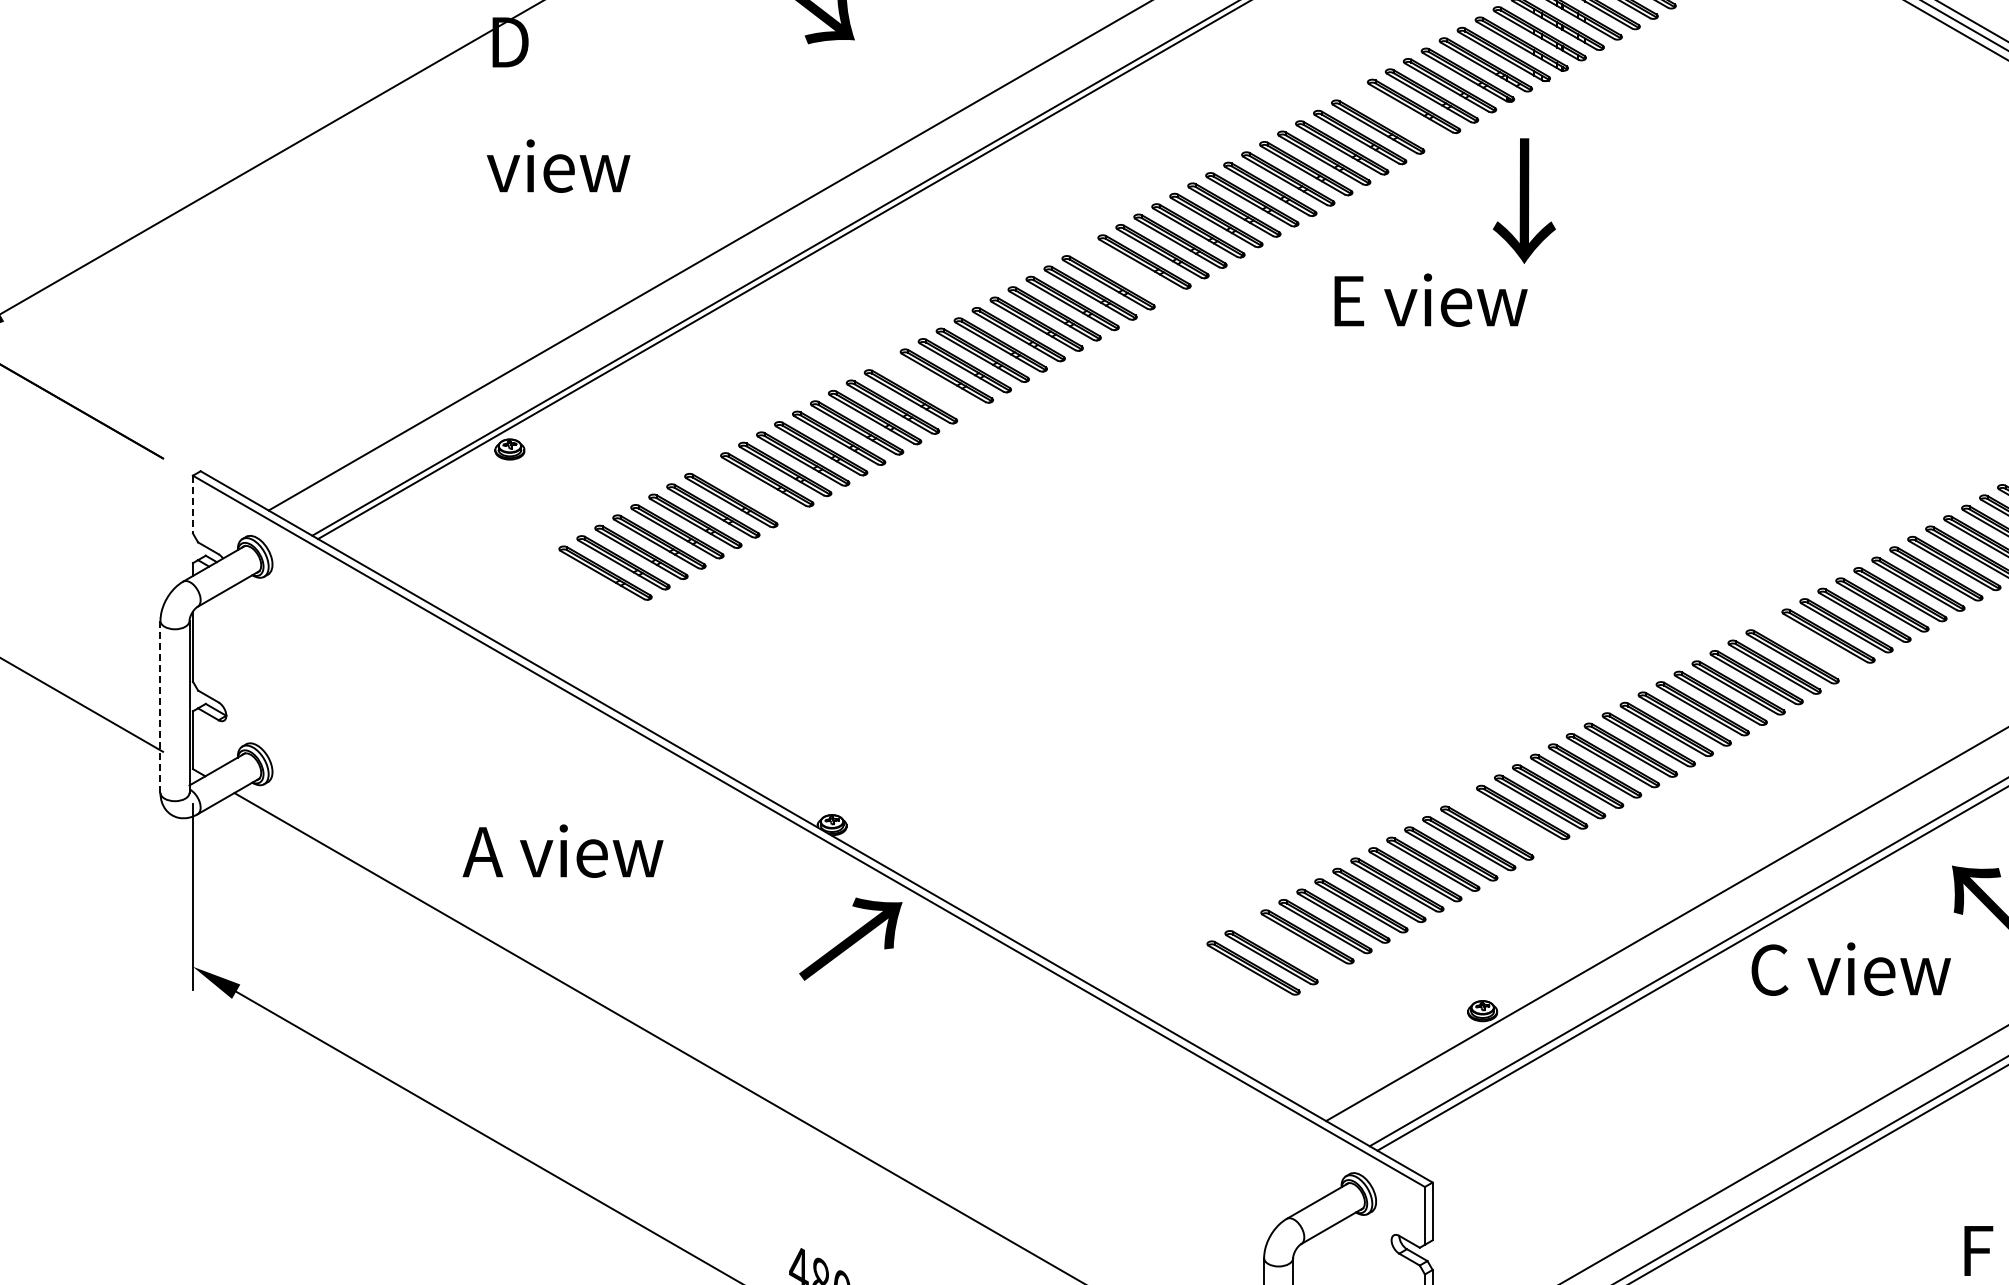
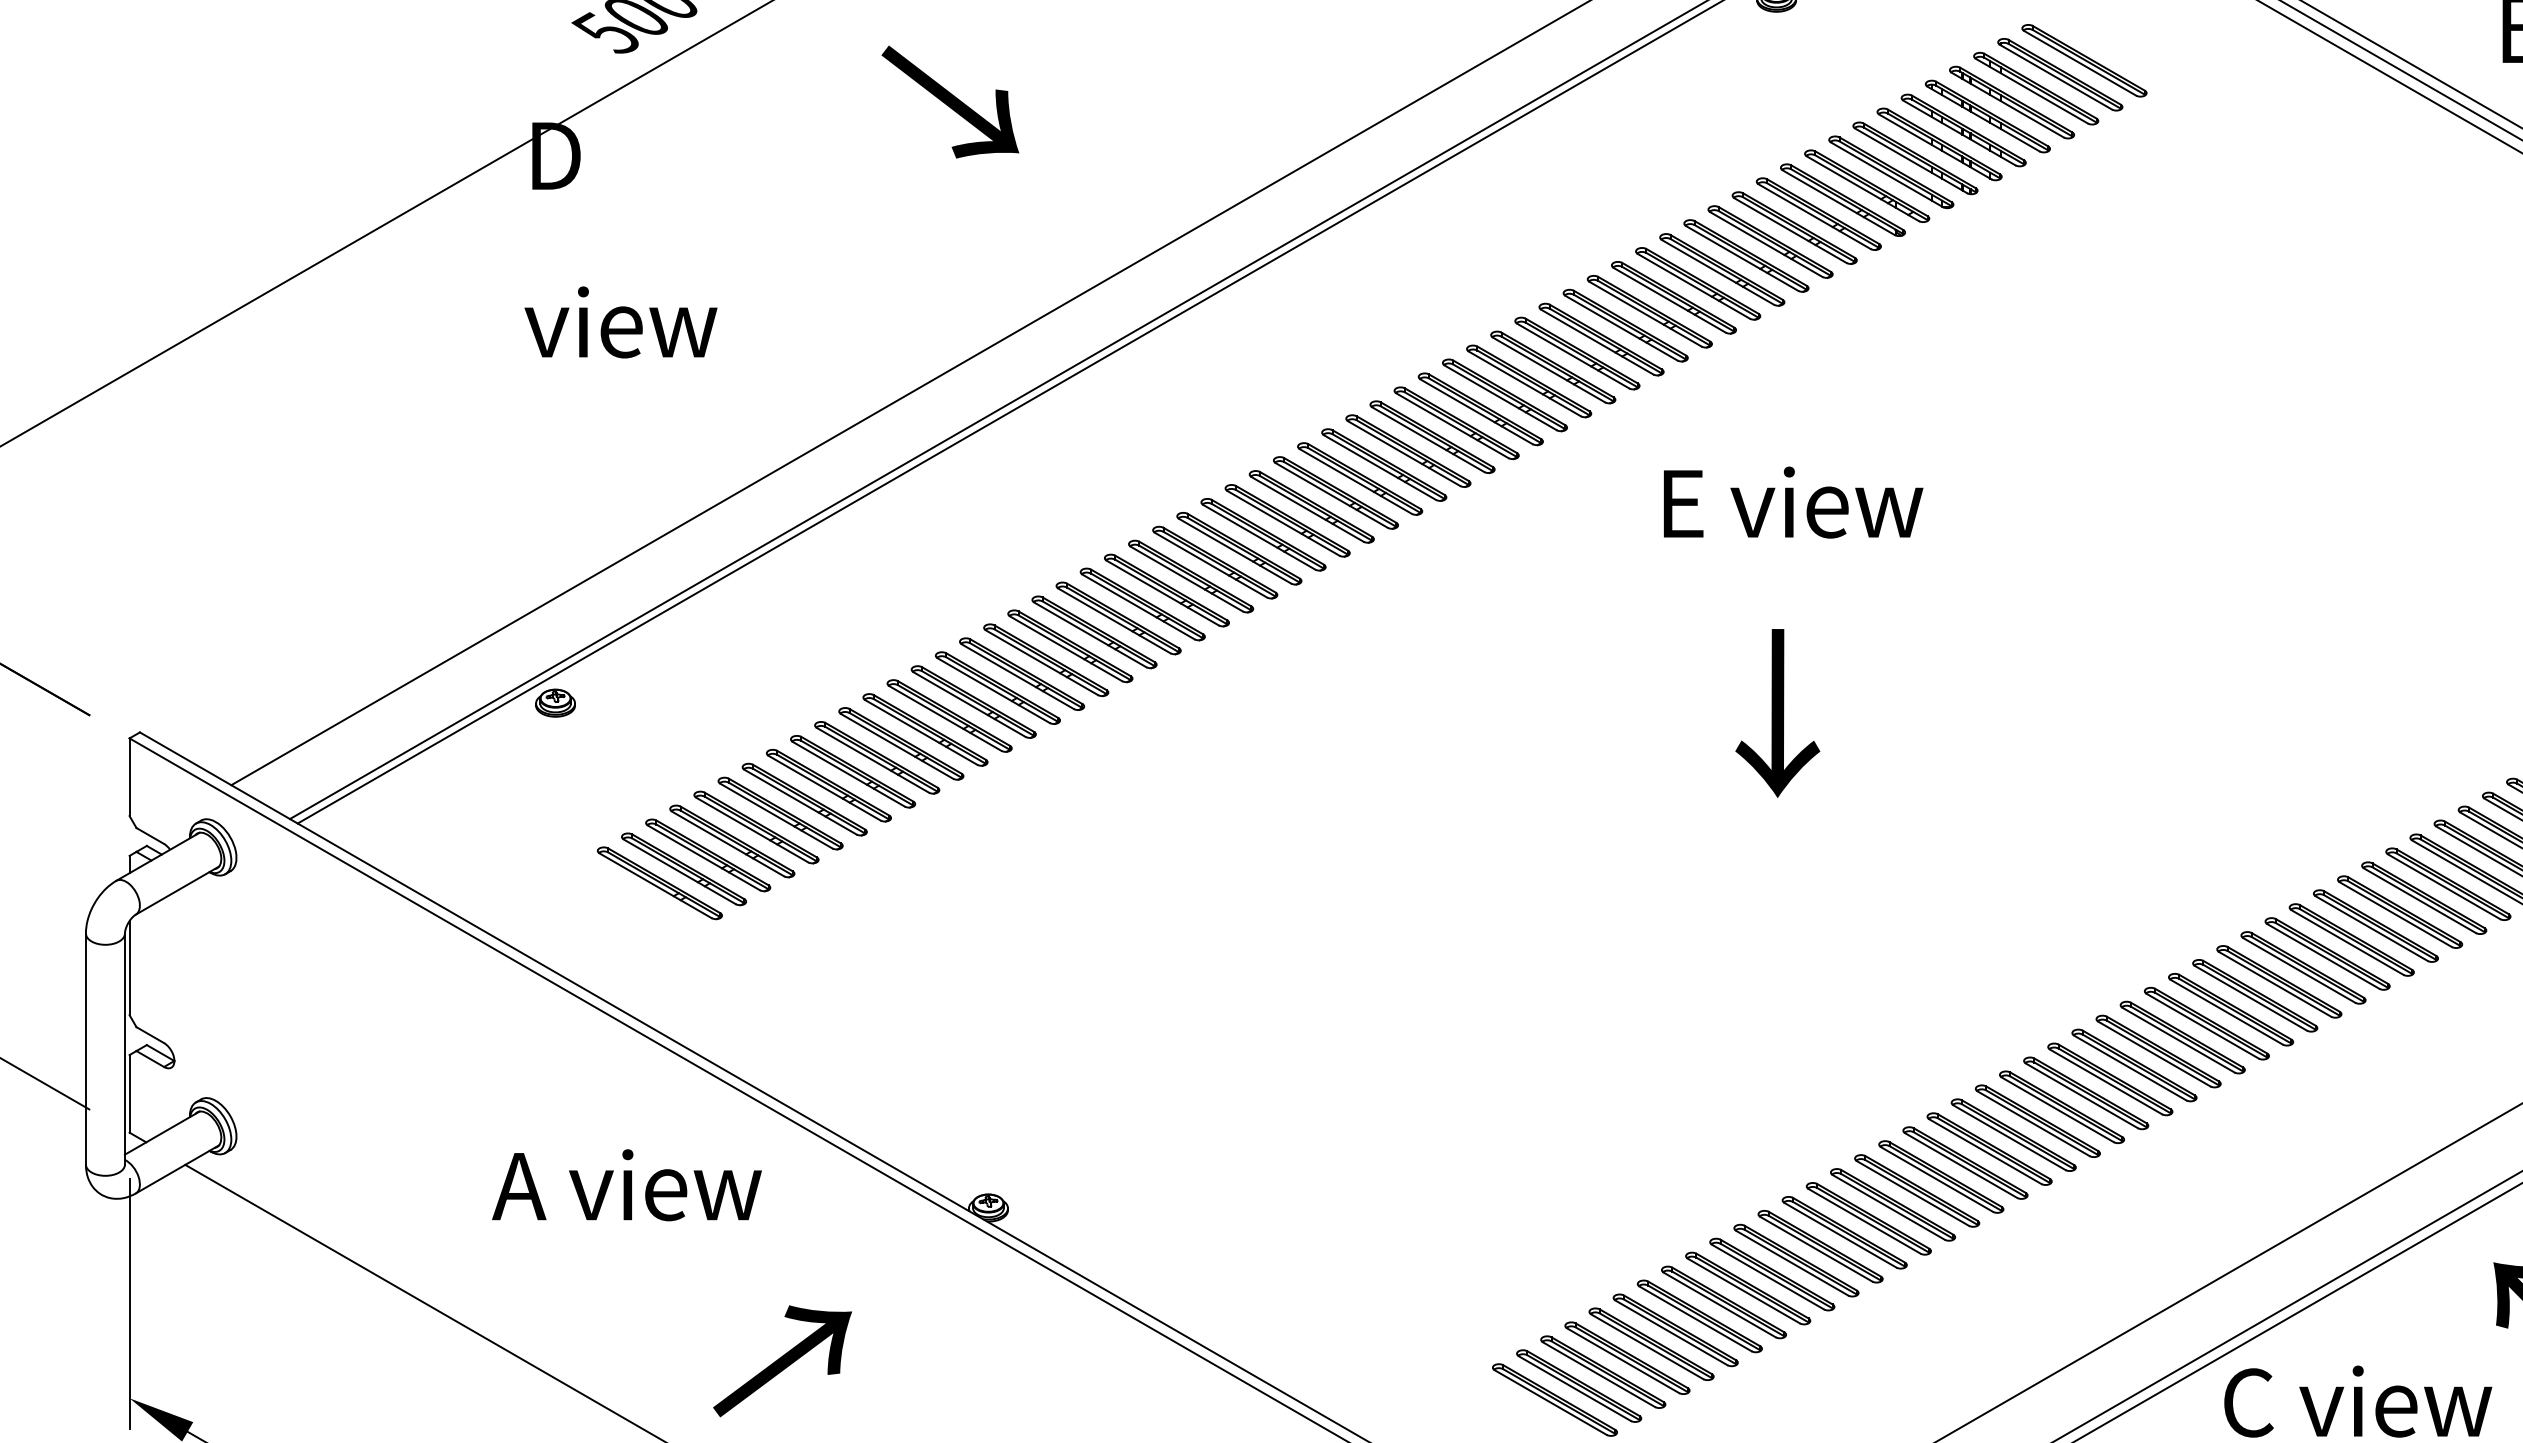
part: (1396, 116) -> (1747, 255), added
text: (1524, 200) -> (1777, 712), moved
part: (1126, 271) -> (1384, 463), added
part: (928, 386) -> (1118, 618), added
part: (749, 489) -> (877, 756), added
line: (192, 504) -> (128, 777), dashed -> solid
part: (587, 583) -> (659, 883), added
part: (1810, 646) -> (2303, 967), added
line: (160, 706) -> (85, 1048), dashed -> solid
part: (1505, 822) -> (1893, 1204), added
text: (562, 850) -> (626, 1184), moved
text: (850, 938) -> (782, 1360), moved
part: (1289, 946) -> (1603, 1371), added

